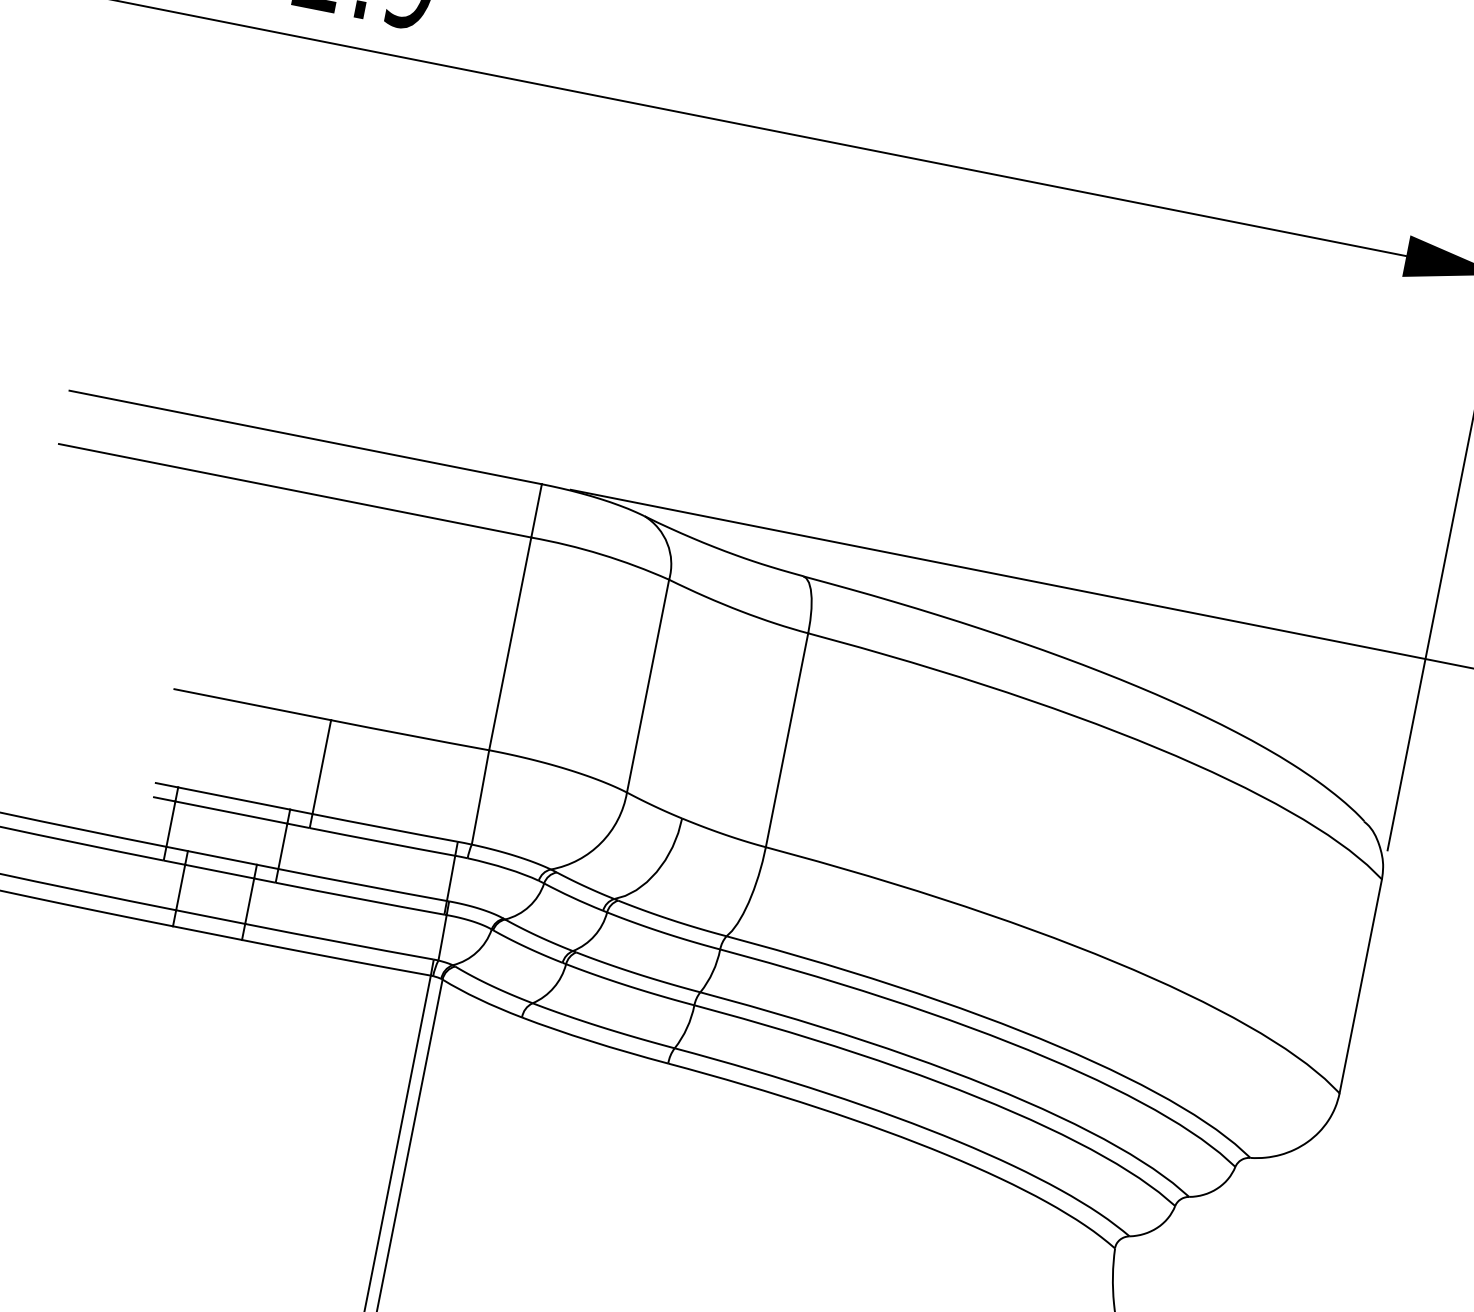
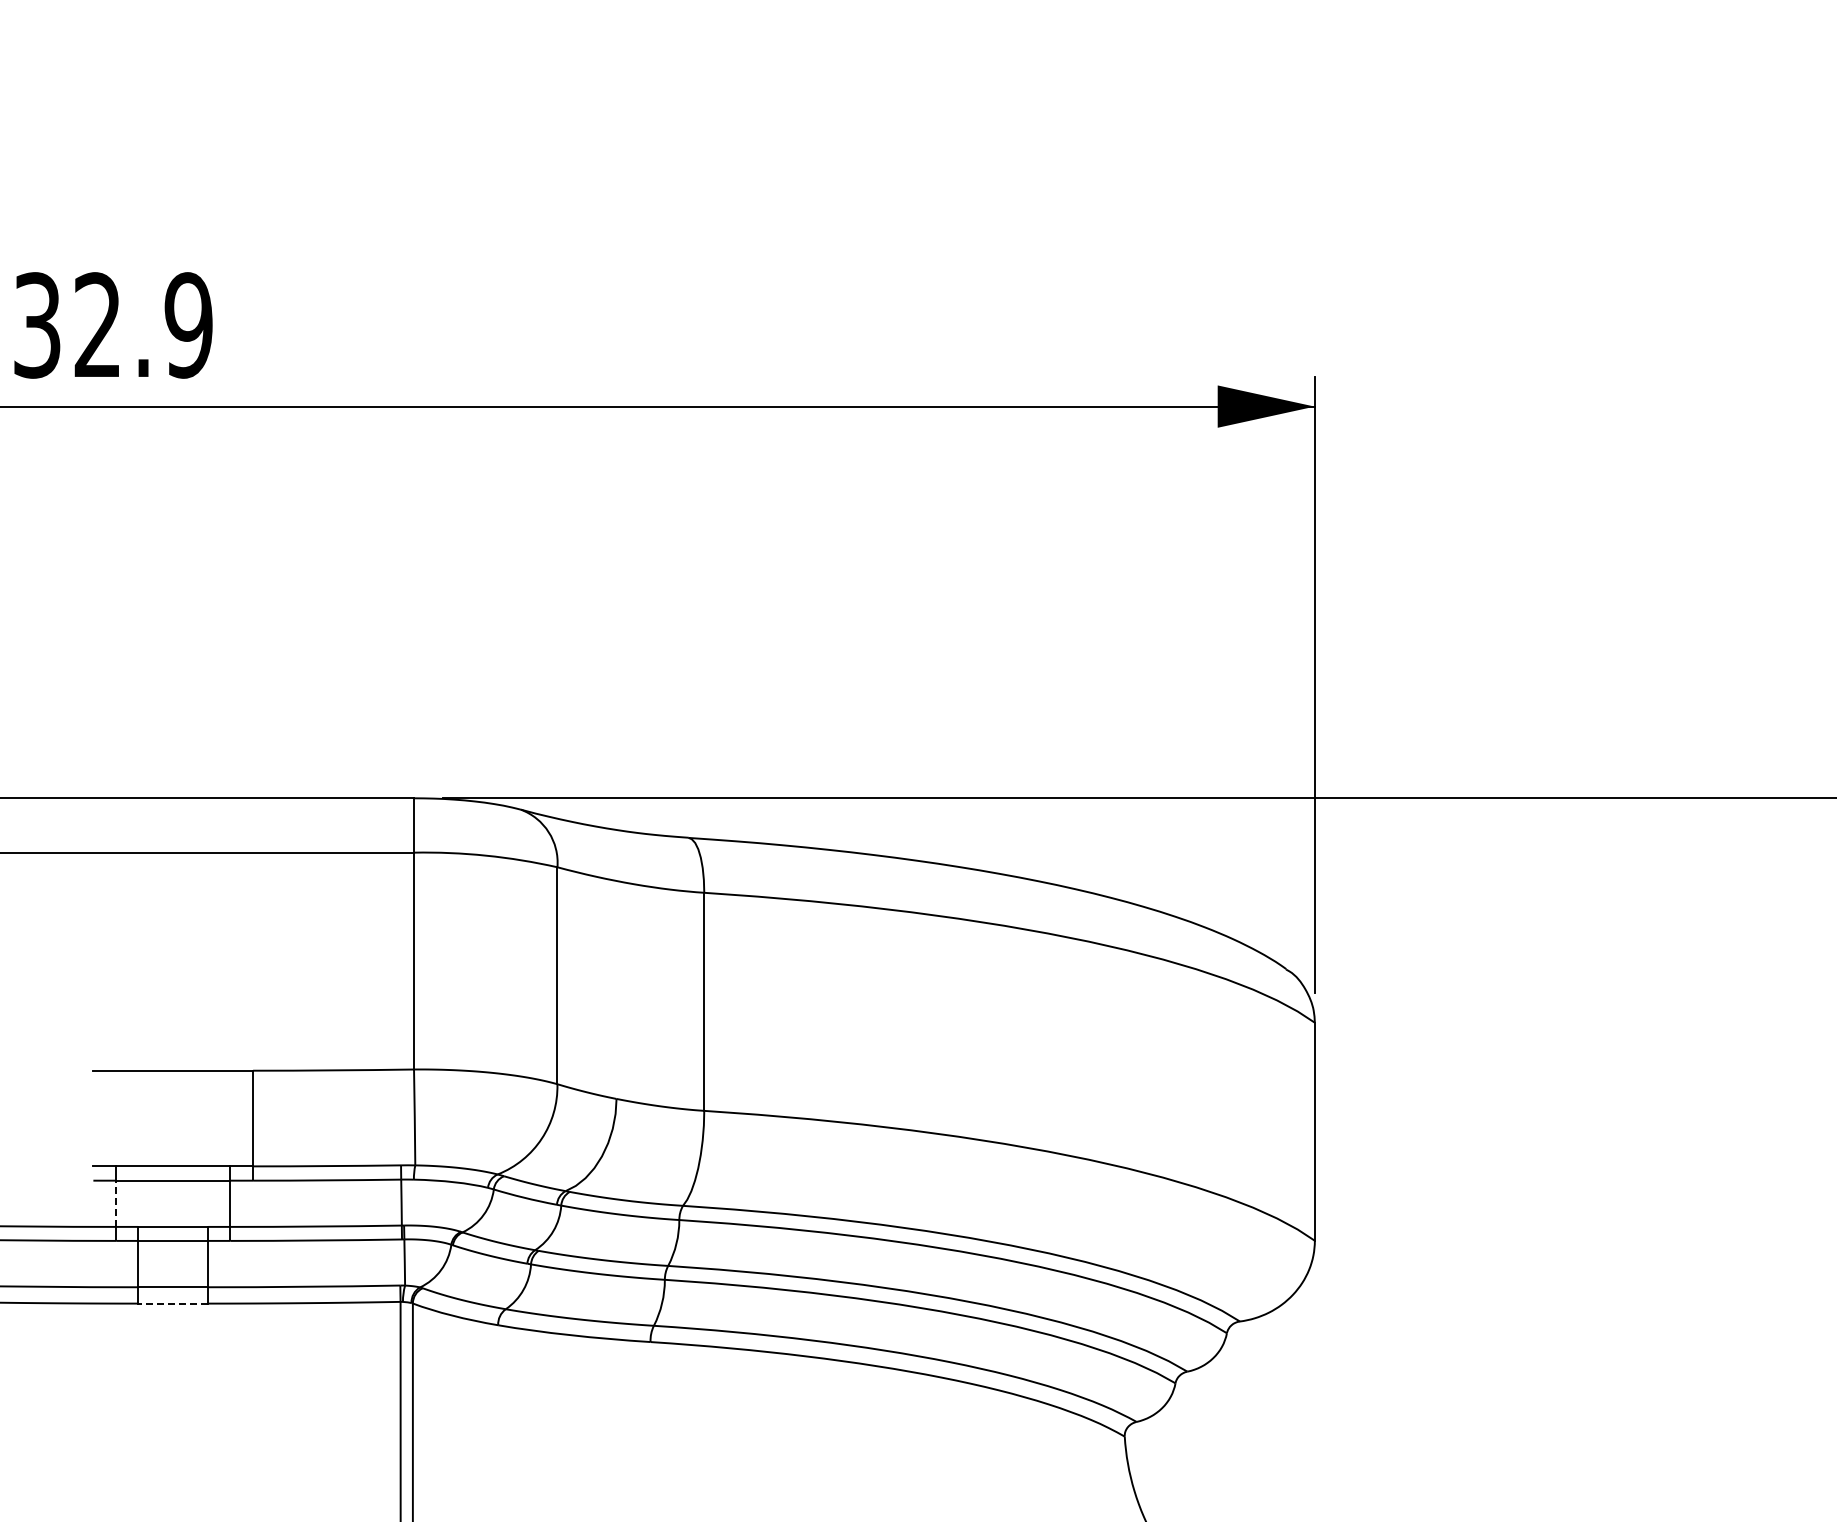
line: (171, 823) -> (116, 1203), solid -> dashed
line: (206, 932) -> (172, 1303), solid -> dashed

